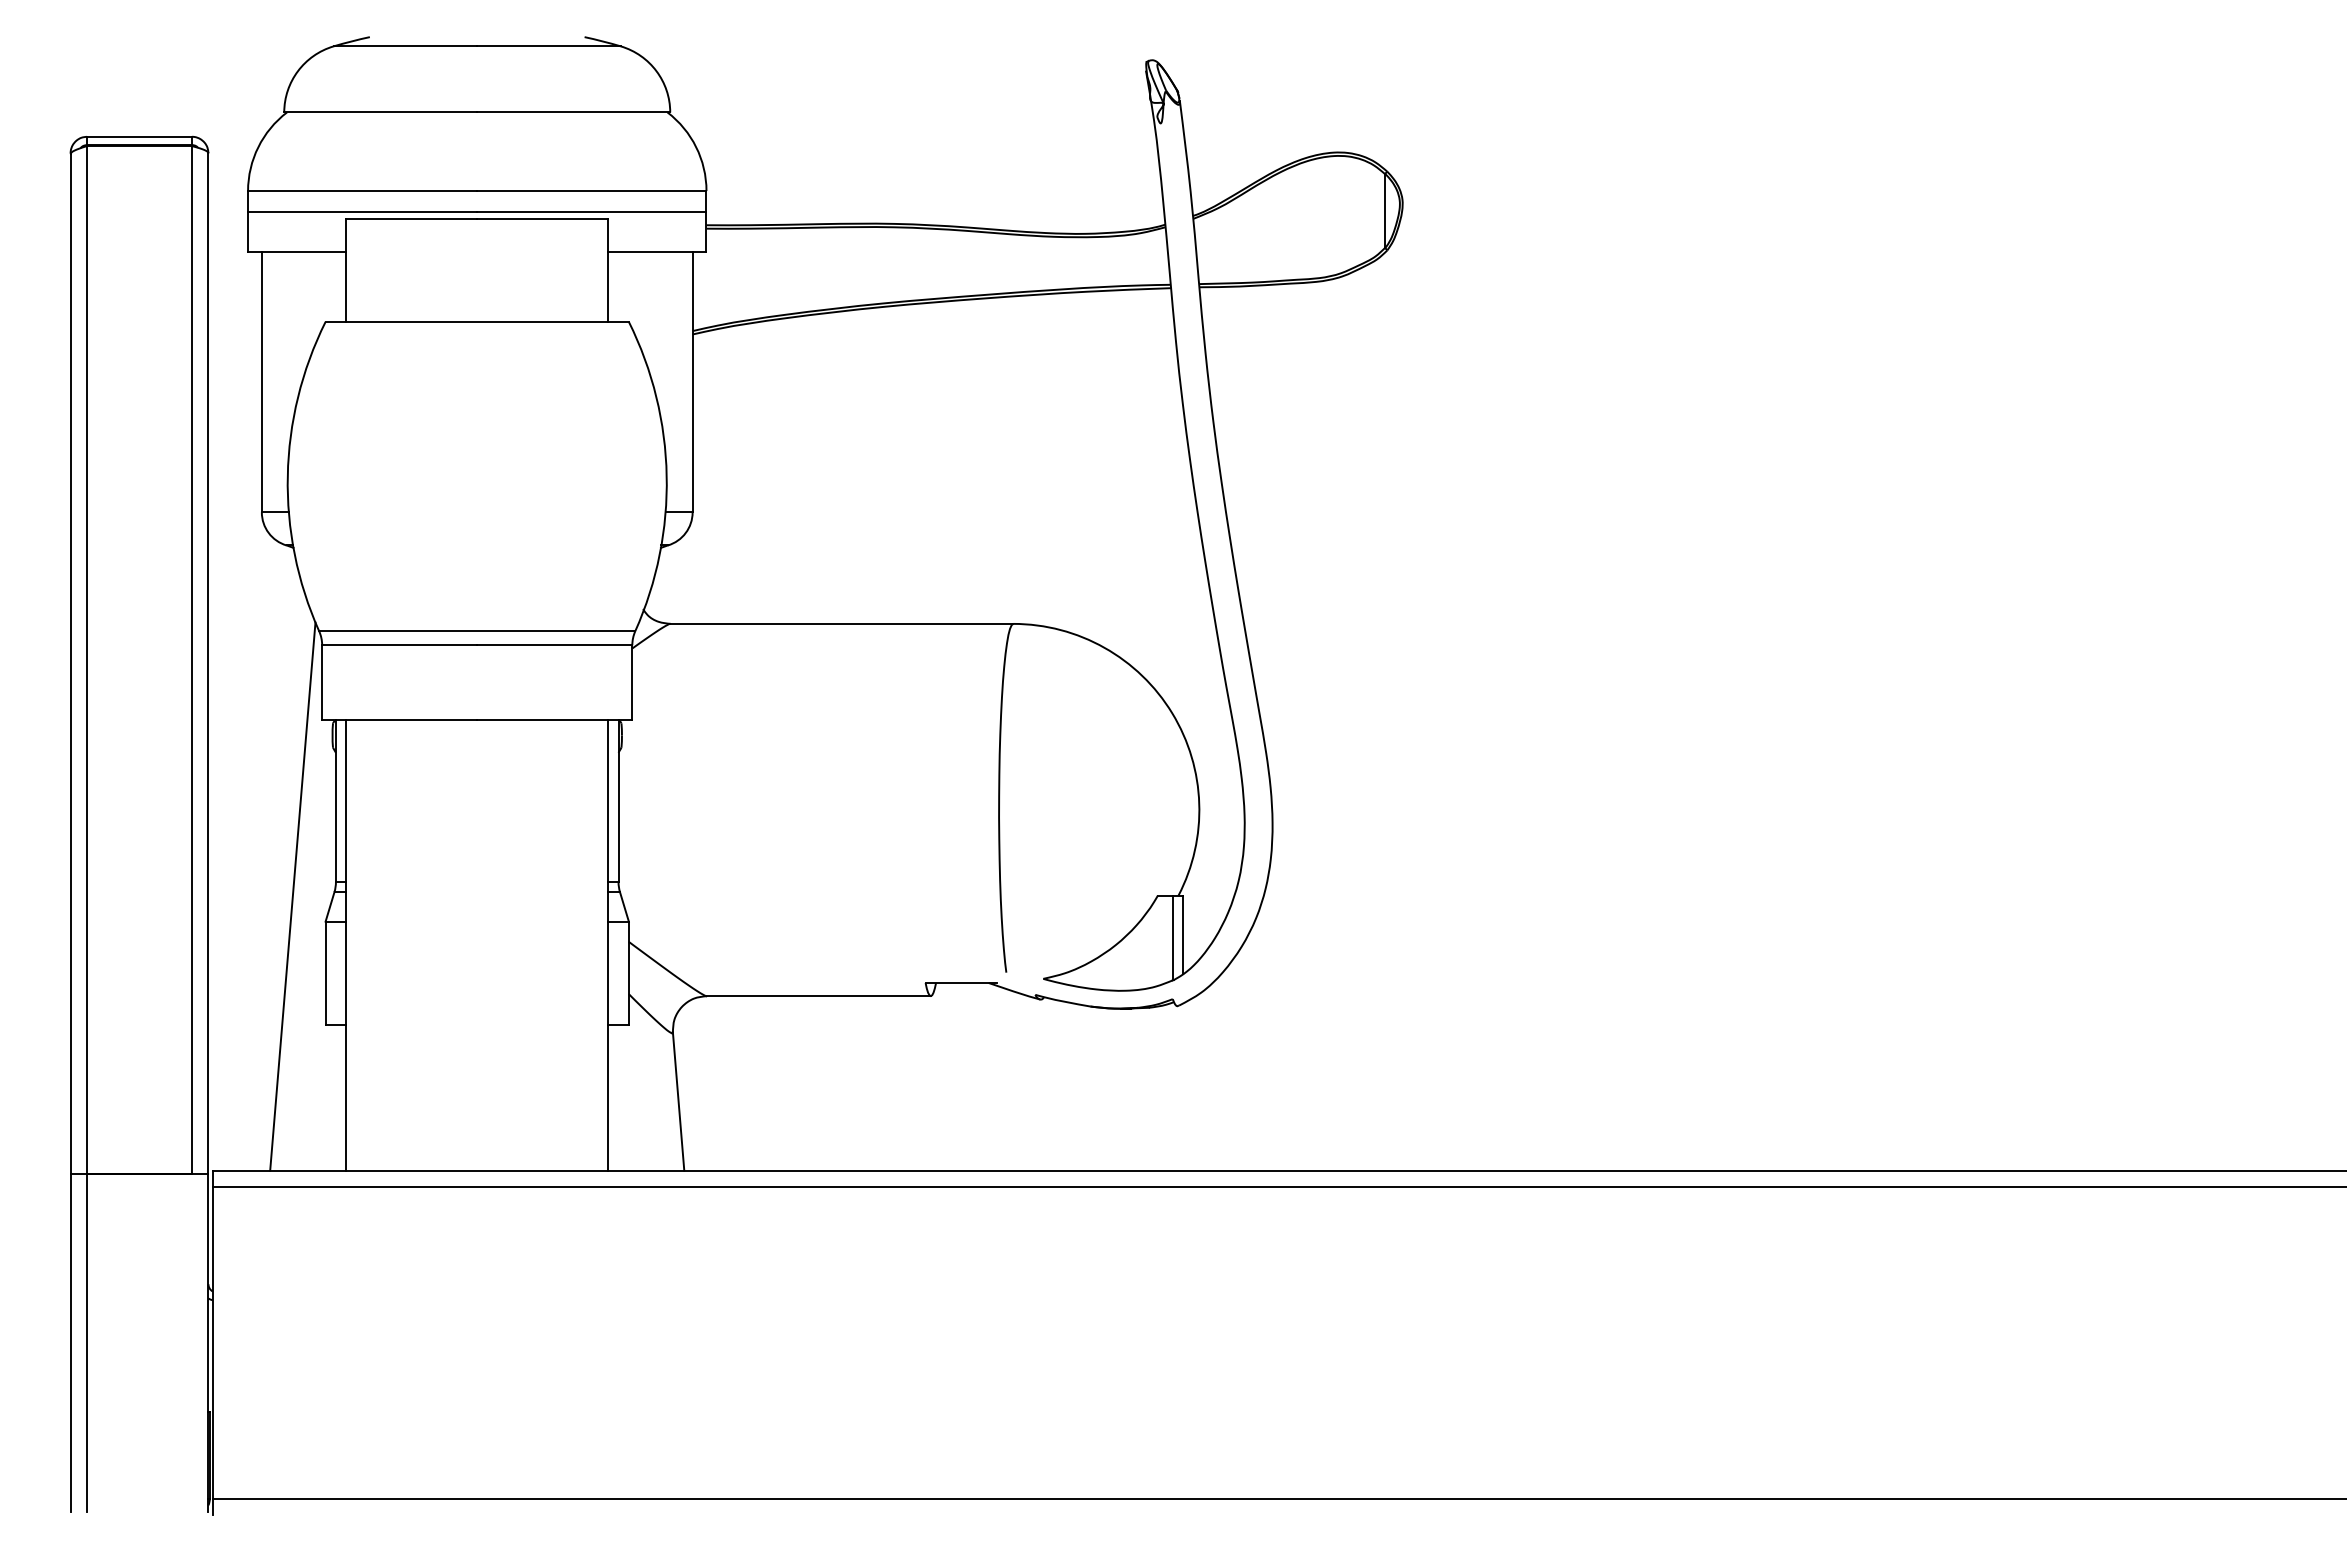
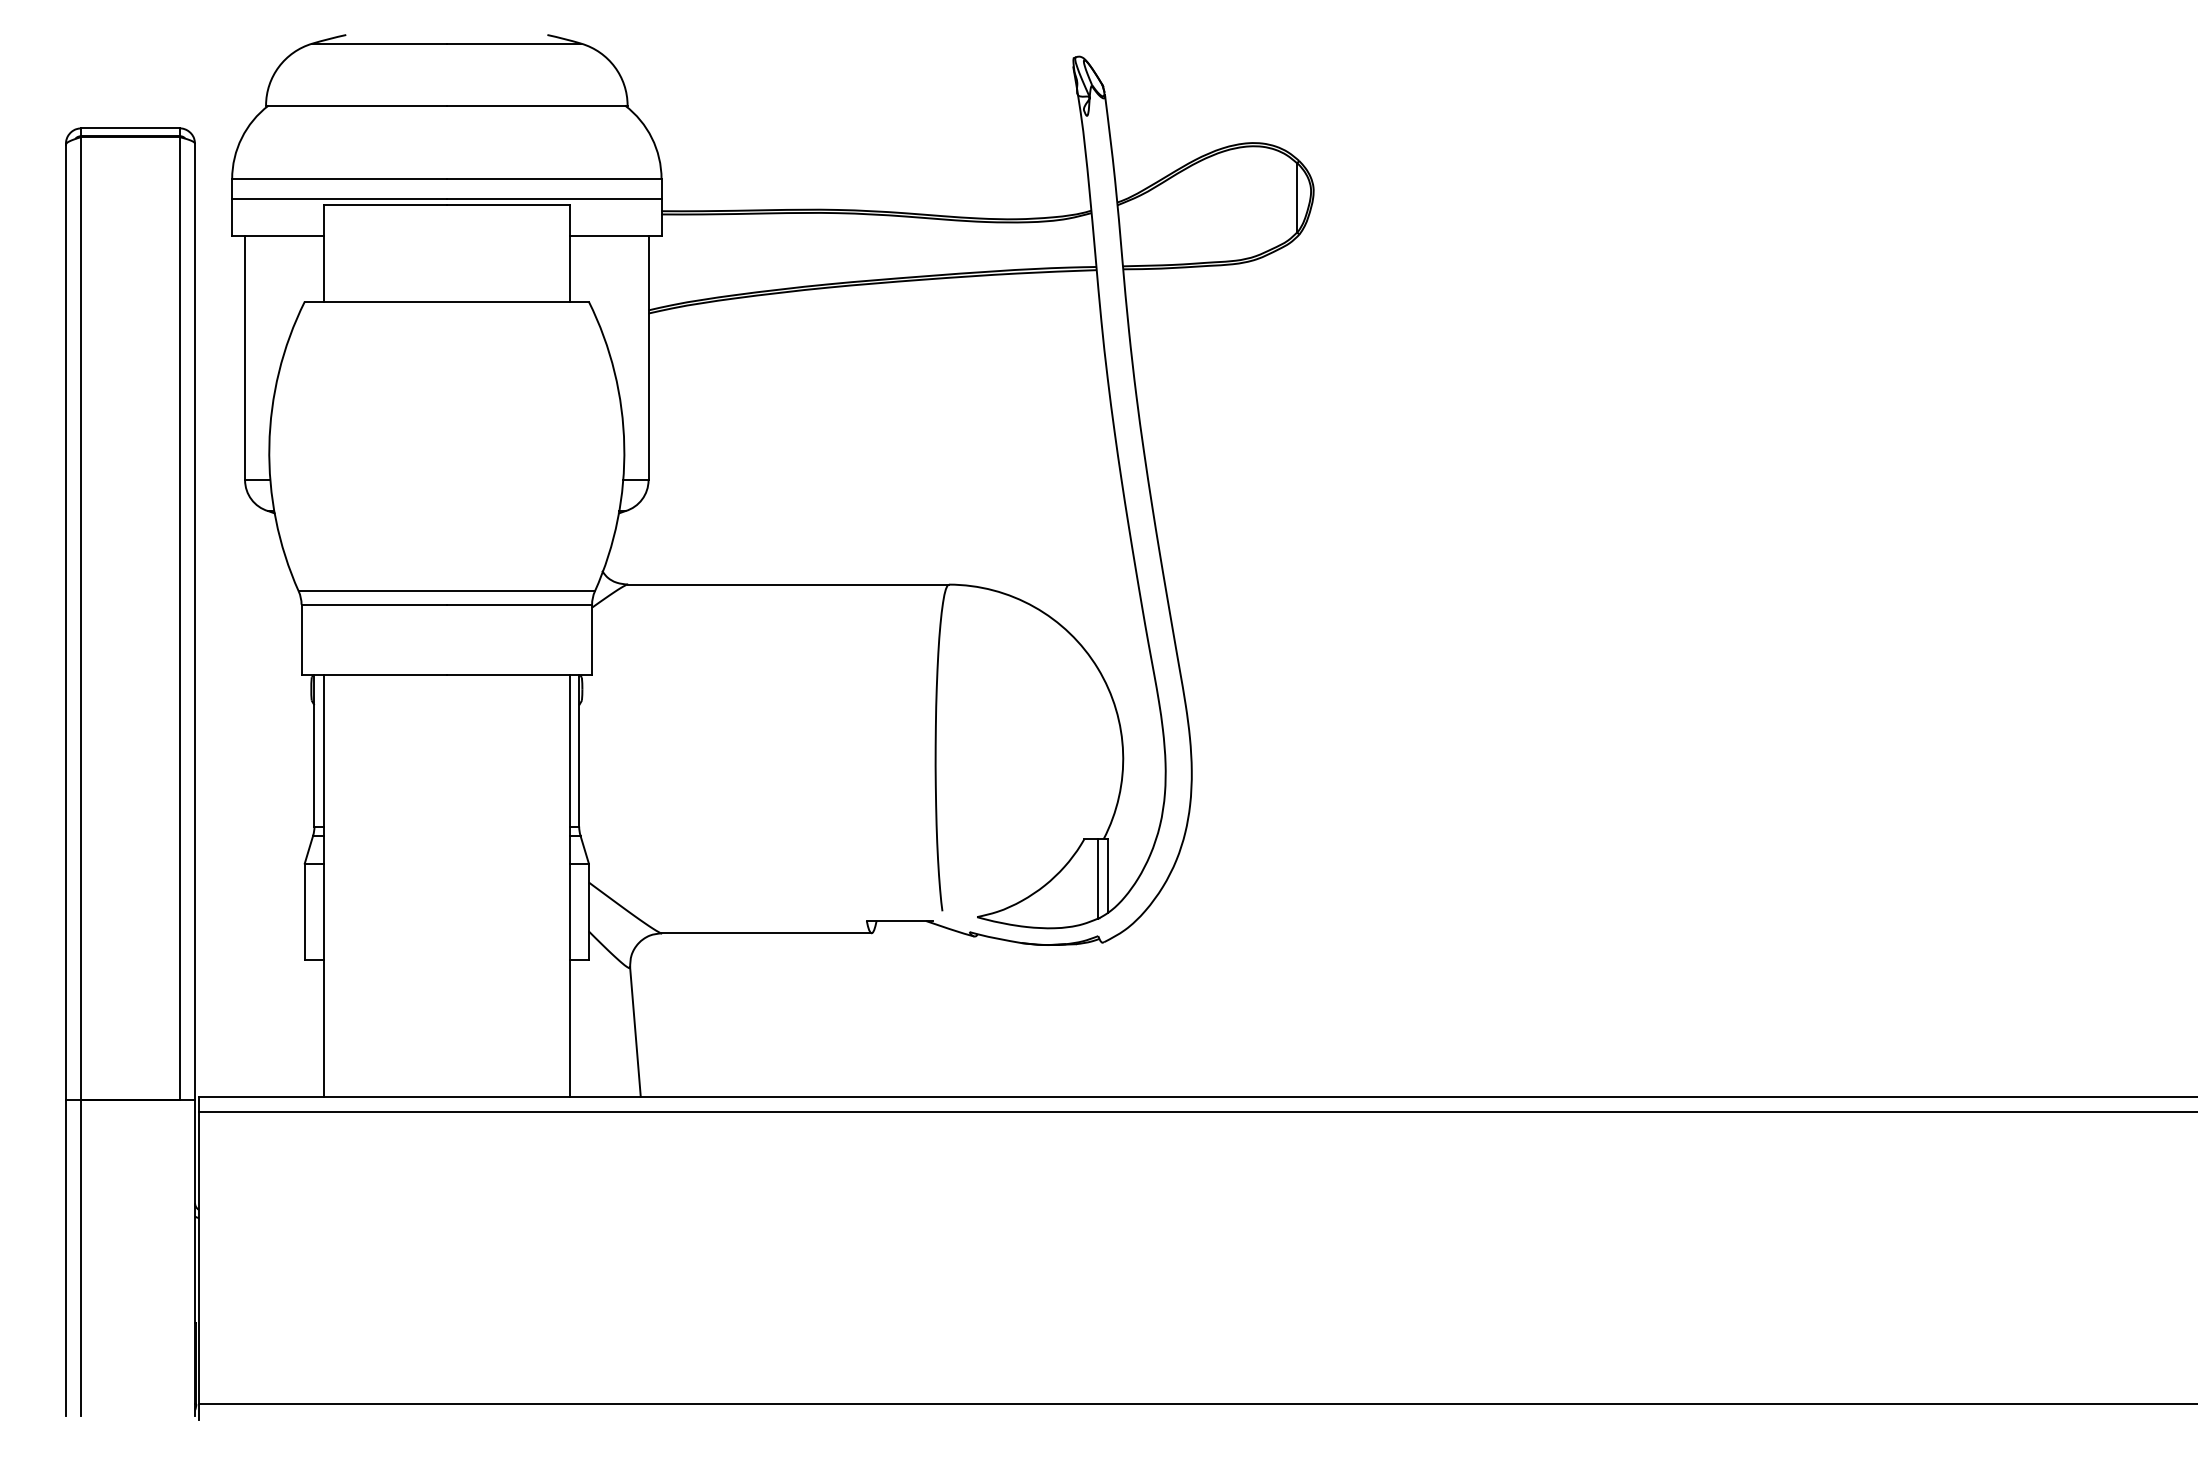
line: (292, 896) -> (273, 839), removed

